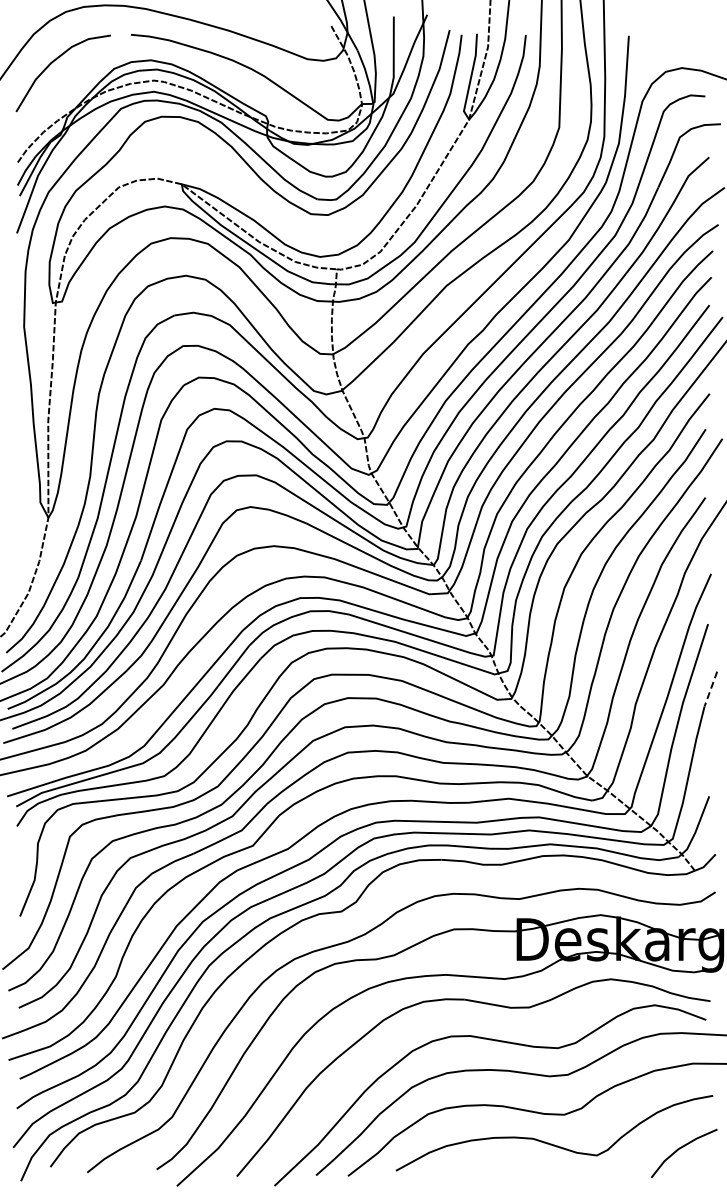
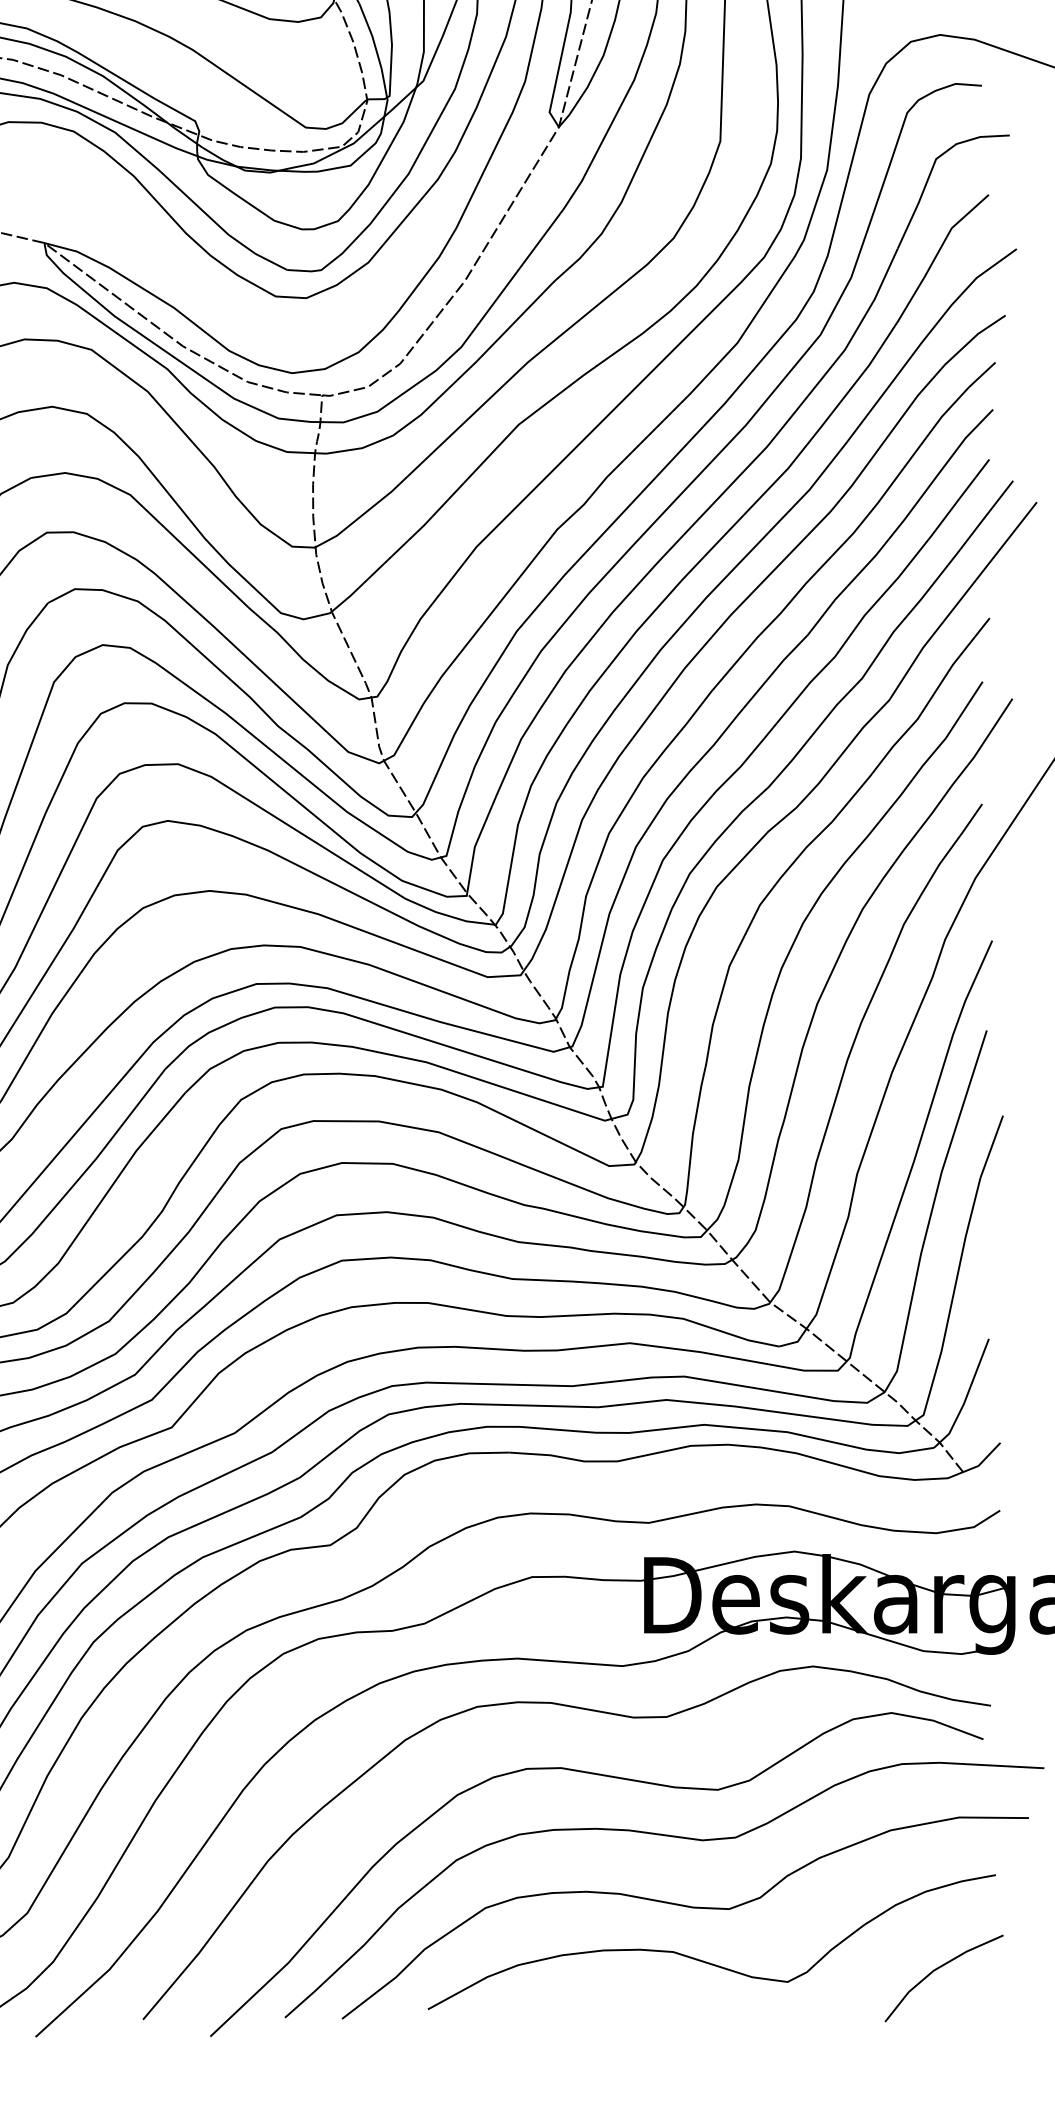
line: (710, 689) -> (991, 1147), dashed -> solid

